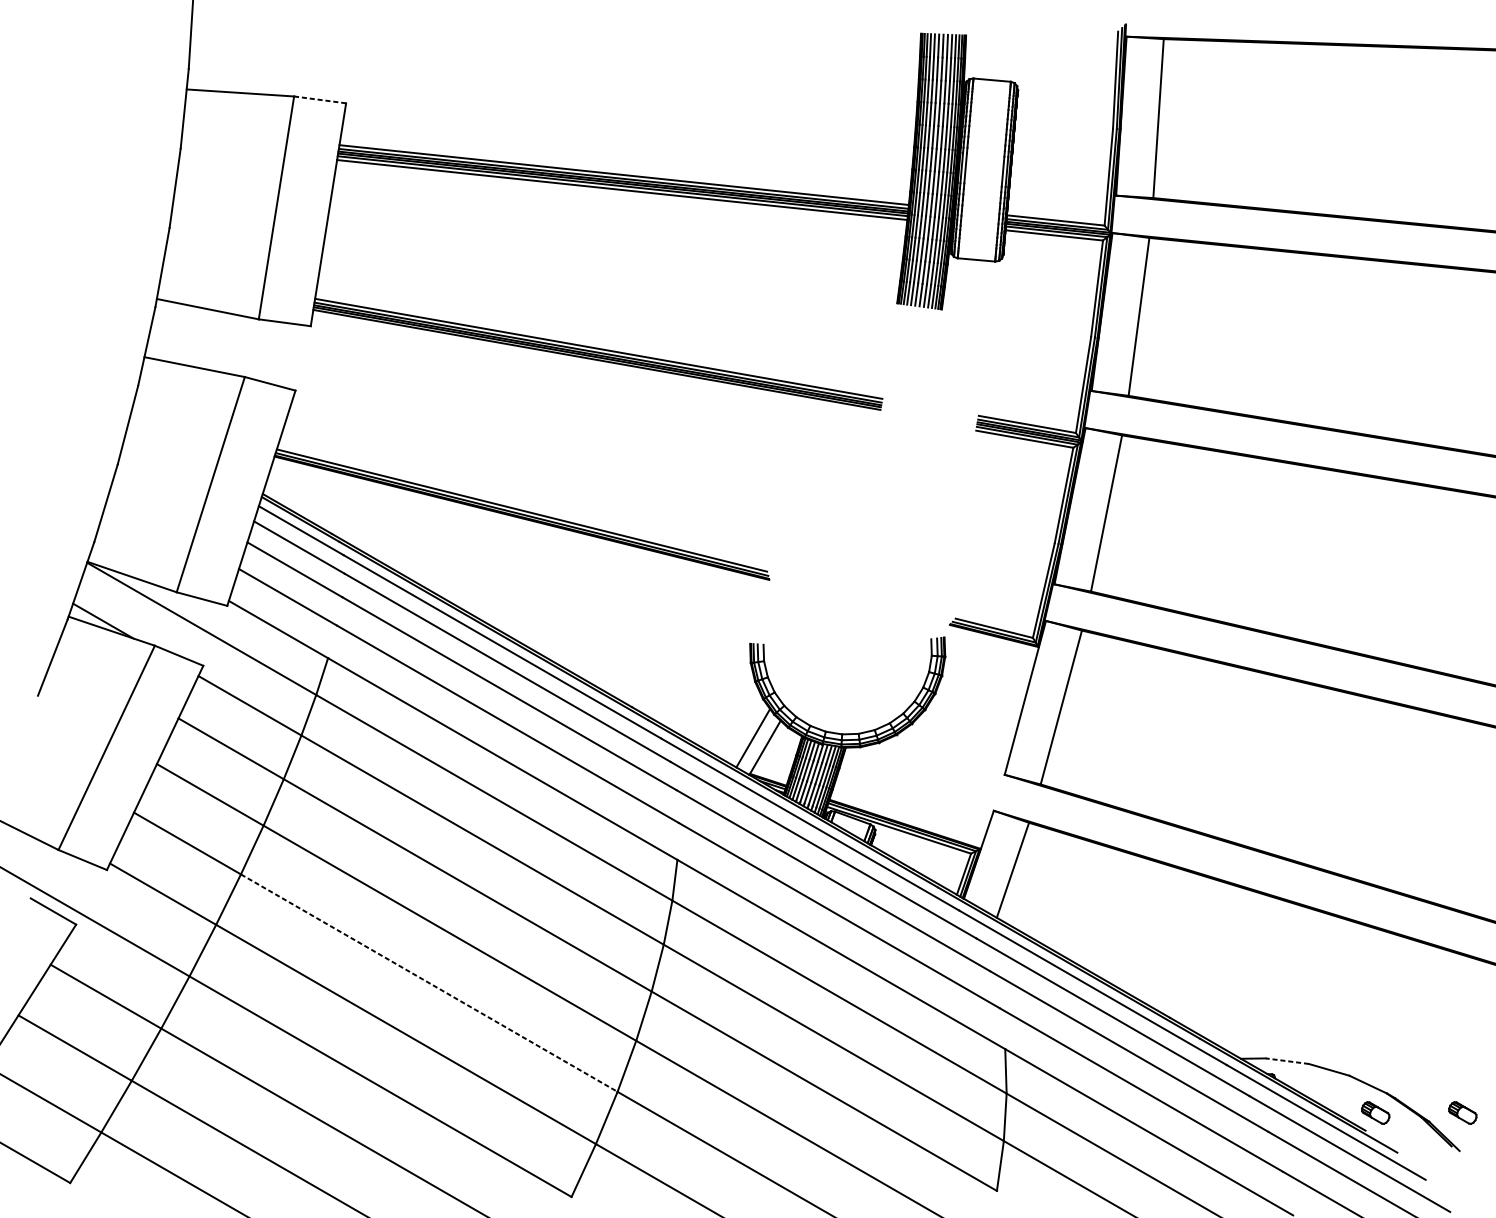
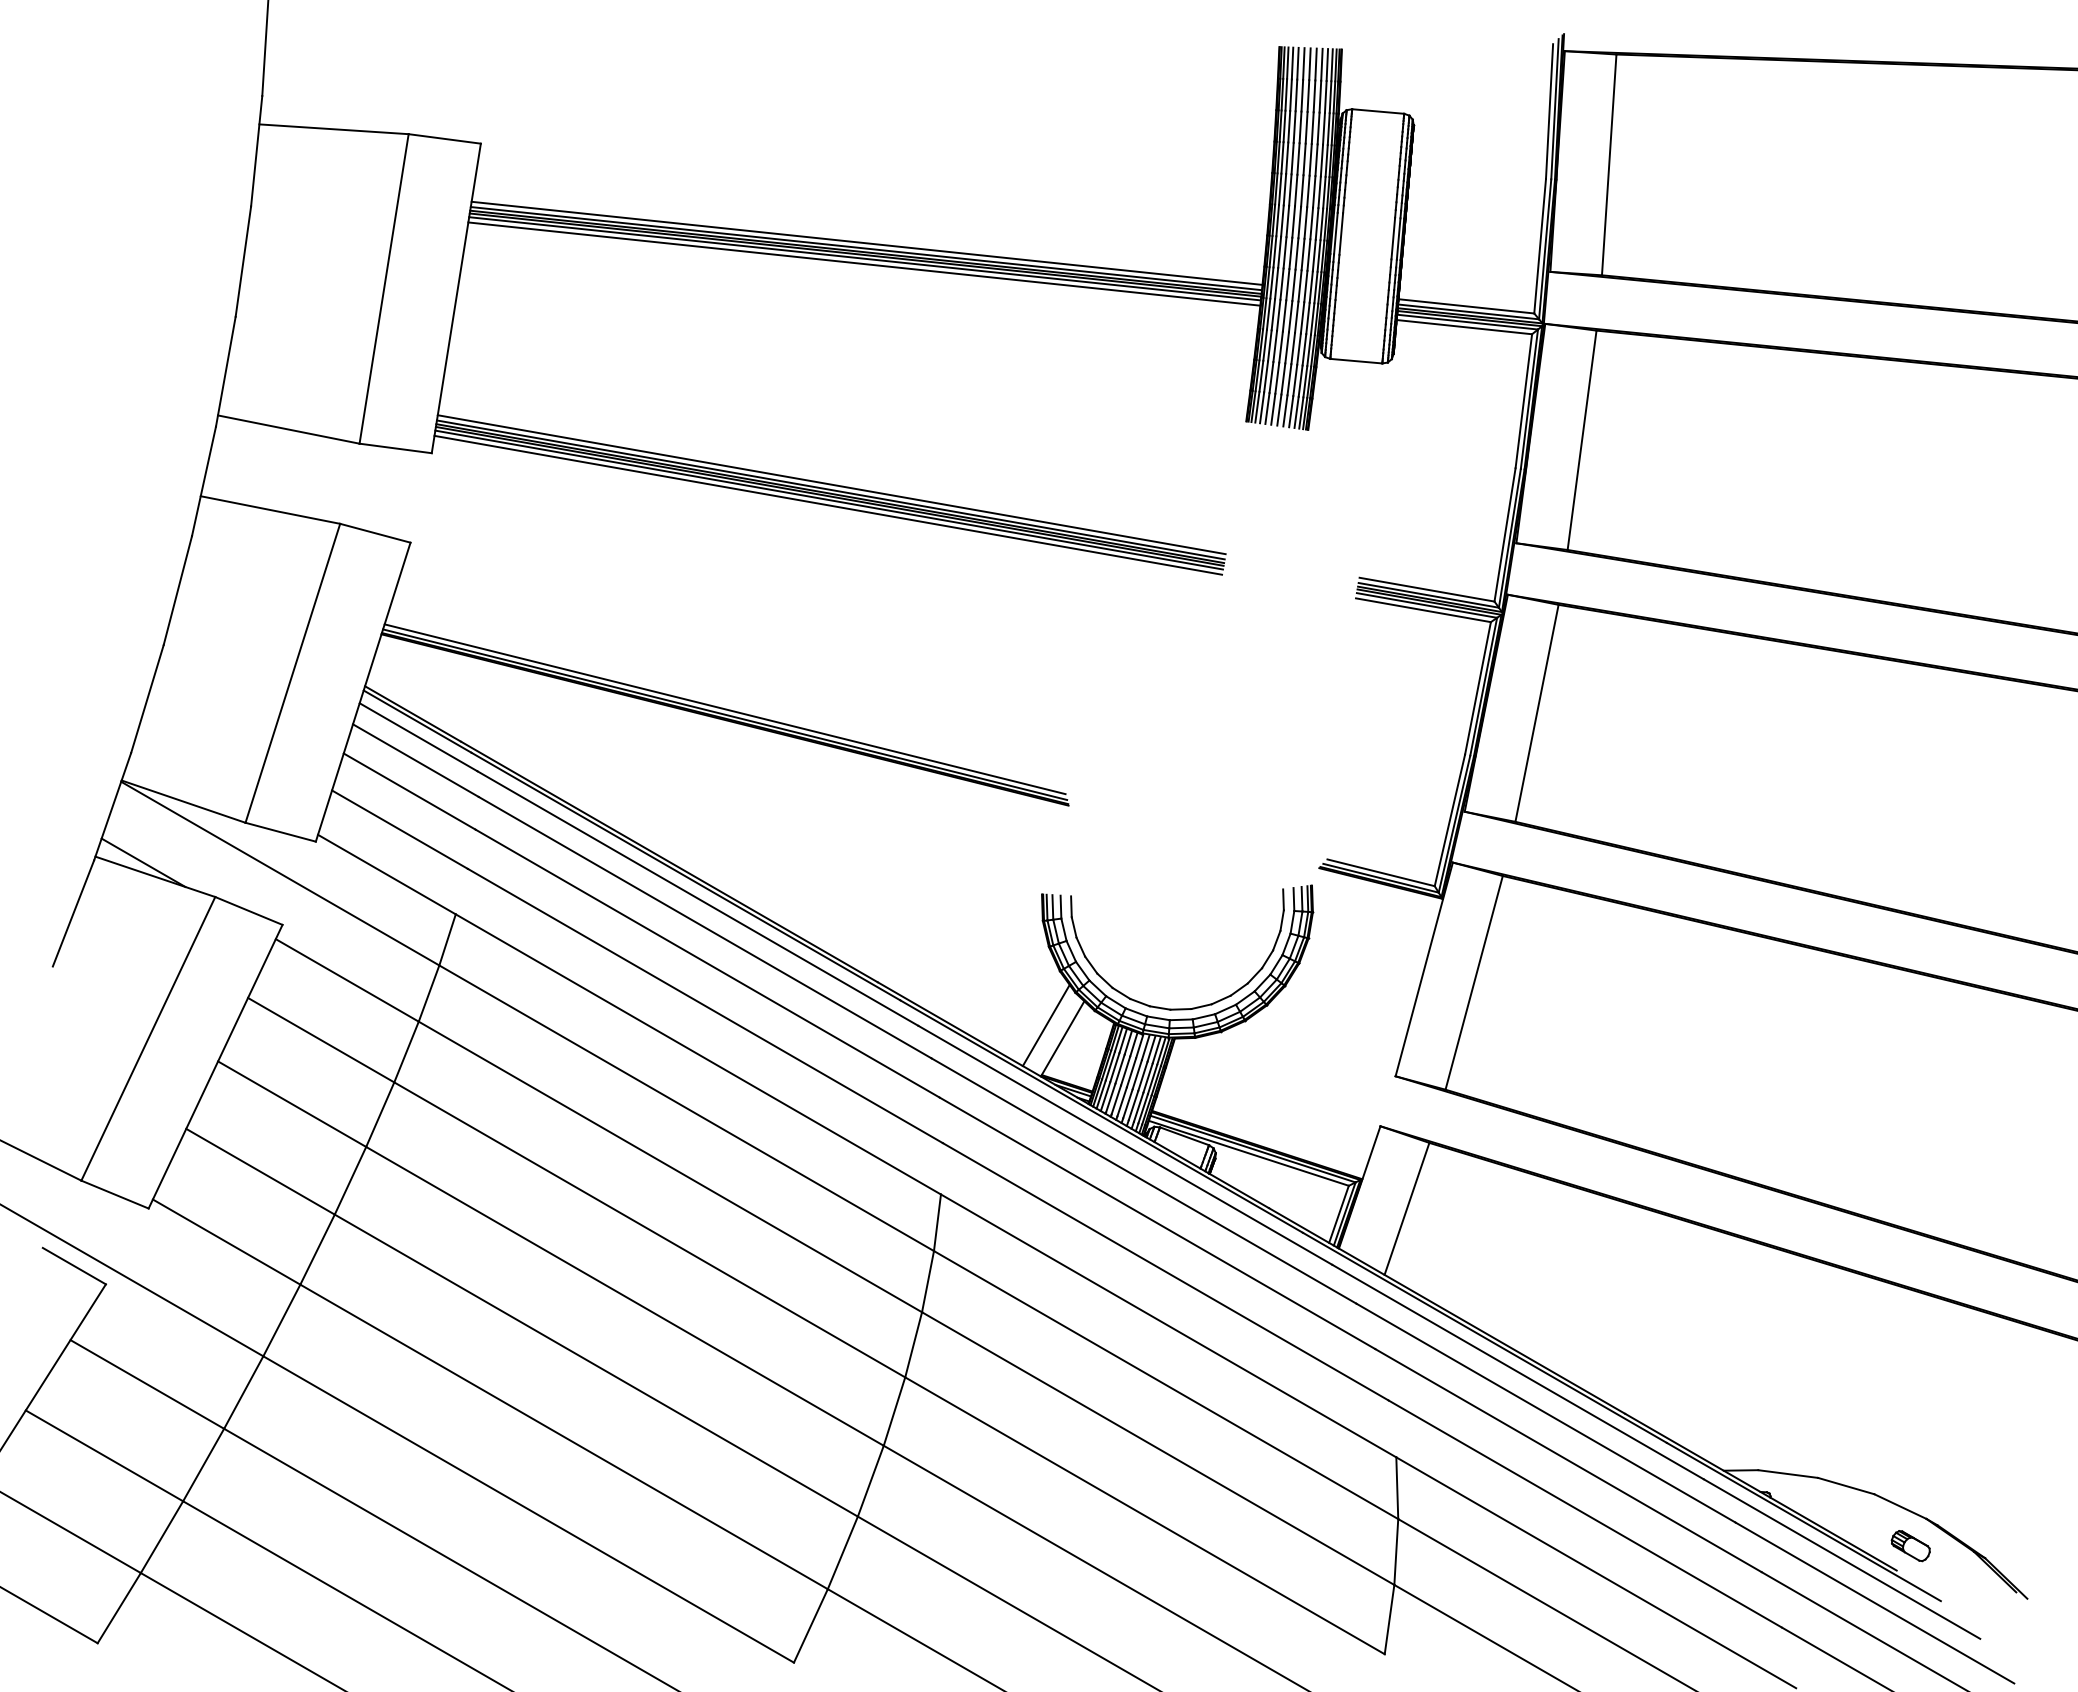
line: (319, 99) -> (444, 138), dashed -> solid
line: (596, 363) -> (828, 504), added
part: (847, 726) -> (1177, 1008), added
line: (429, 983) -> (596, 1365), dashed -> solid
line: (1286, 1060) -> (1787, 1473), dashed -> solid
part: (1462, 1113) -> (2031, 1546), removed

